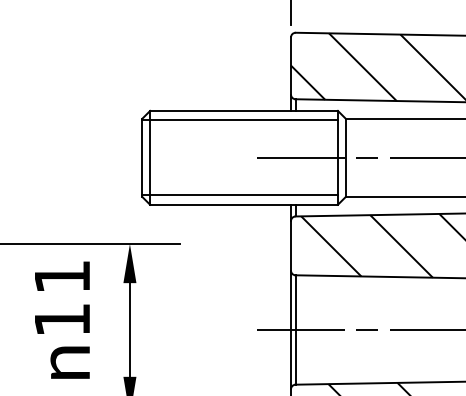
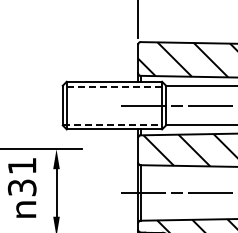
line: (240, 120) -> (112, 86), solid -> dashed
line: (240, 195) -> (112, 124), solid -> dashed
text: (60, 319) -> (21, 187), 11 -> 31

